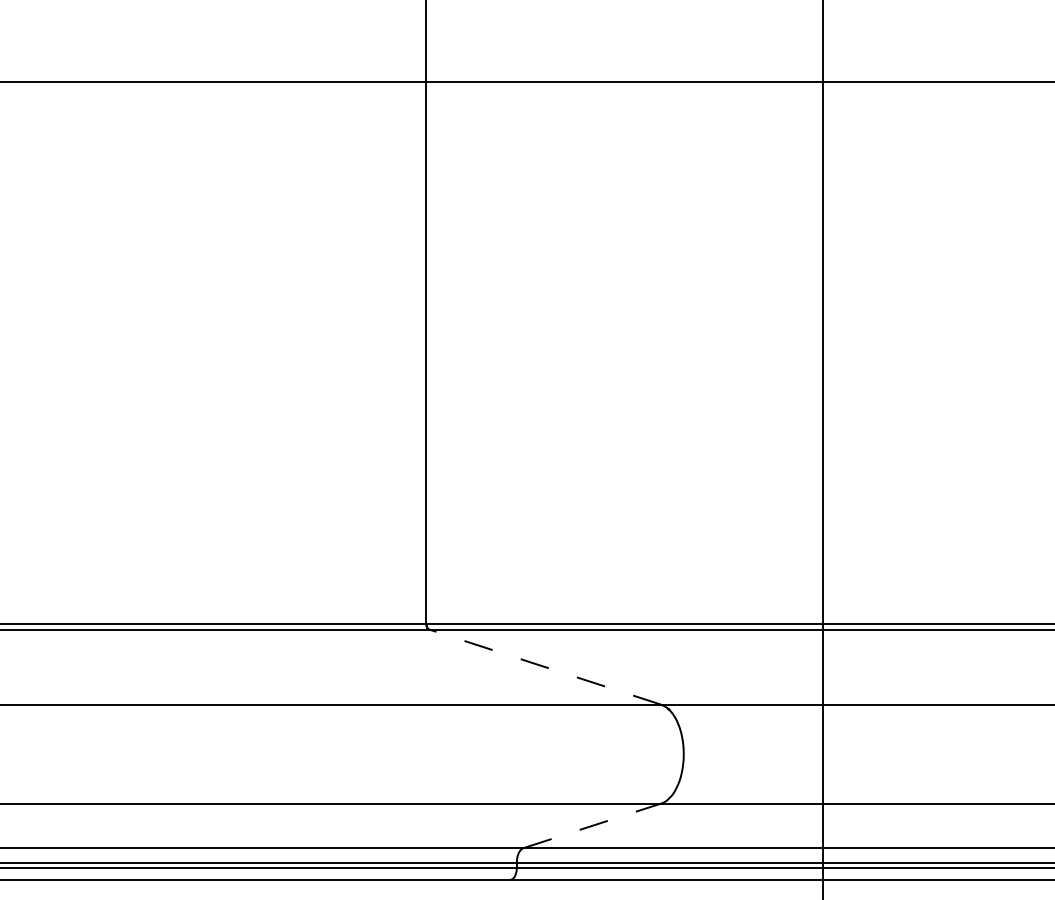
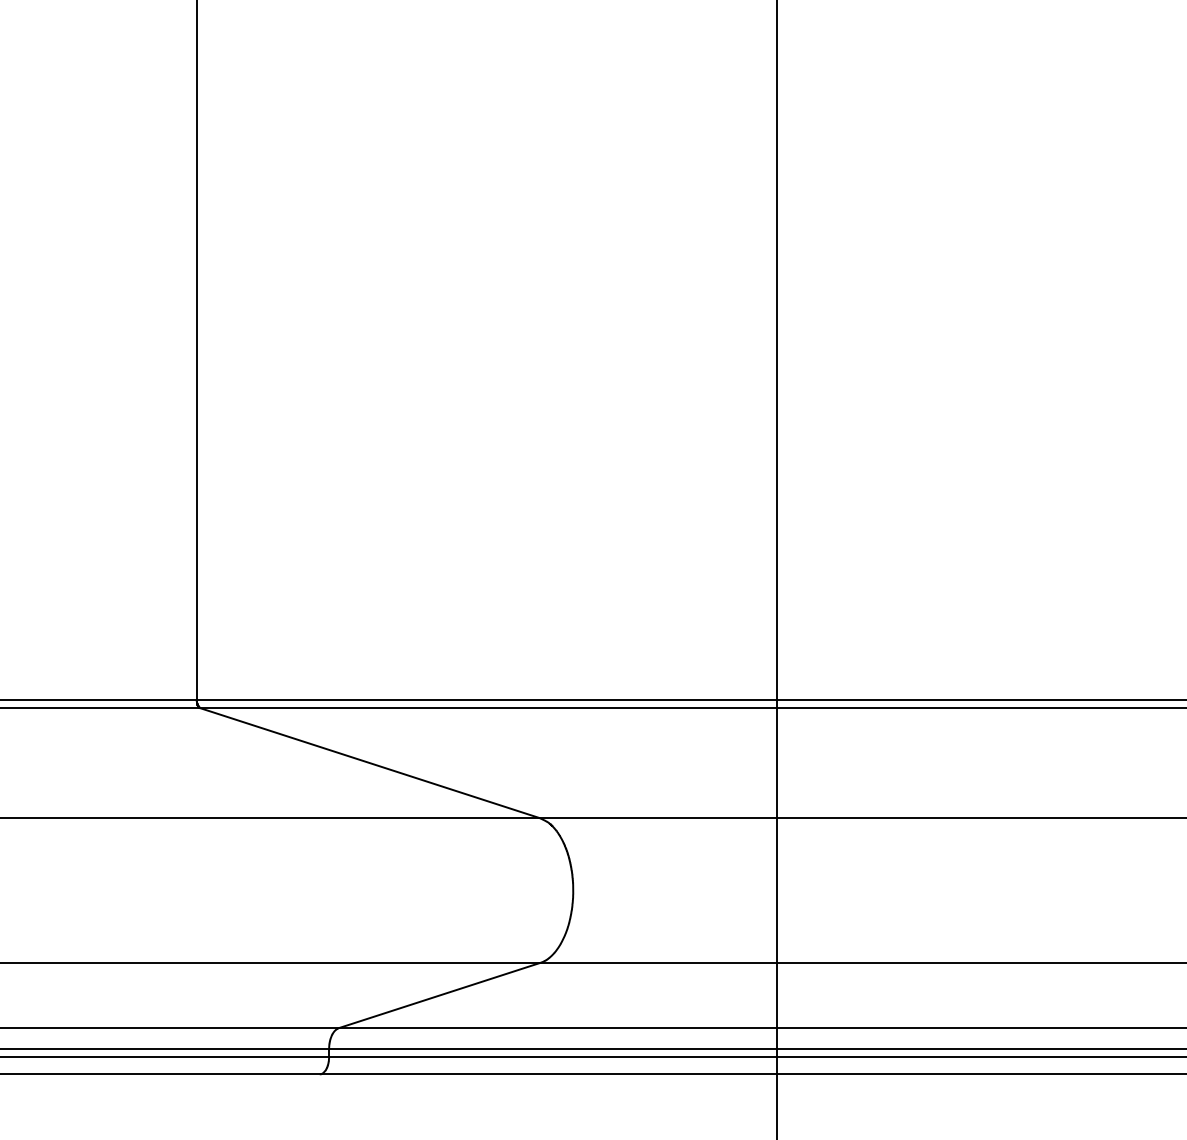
line: (544, 666) -> (369, 762), dashed -> solid
line: (592, 825) -> (439, 995), dashed -> solid

